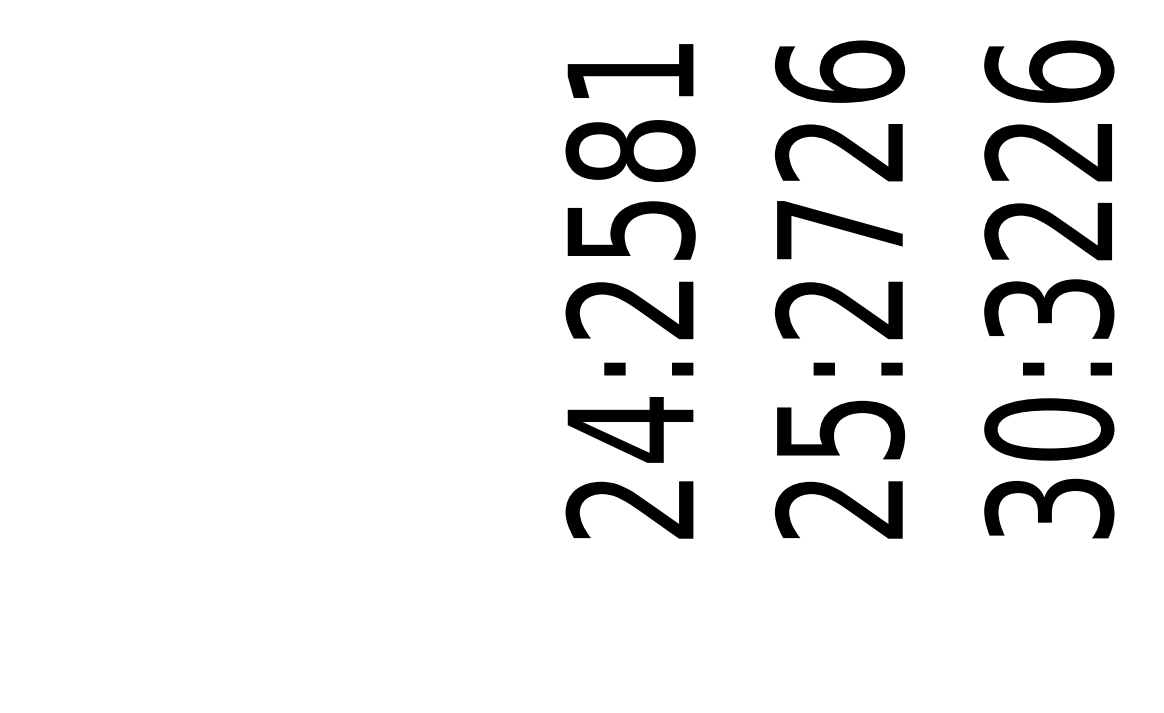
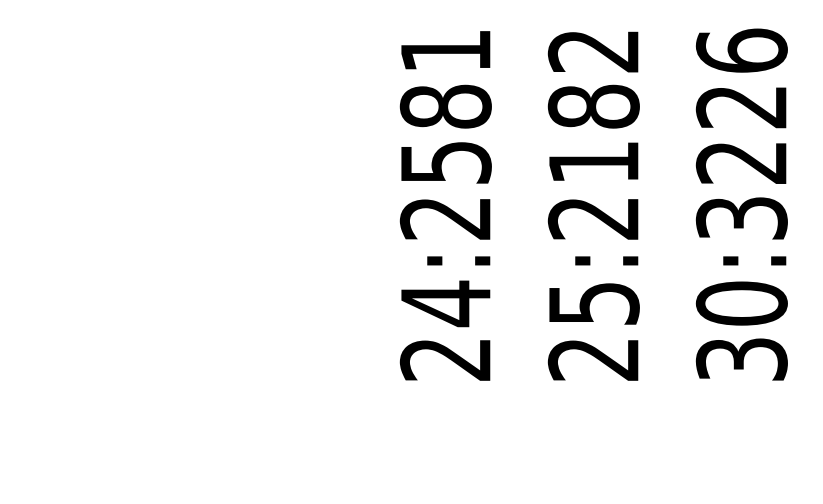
text: (839, 149) -> (593, 105), 25:2726 -> 25:2182

